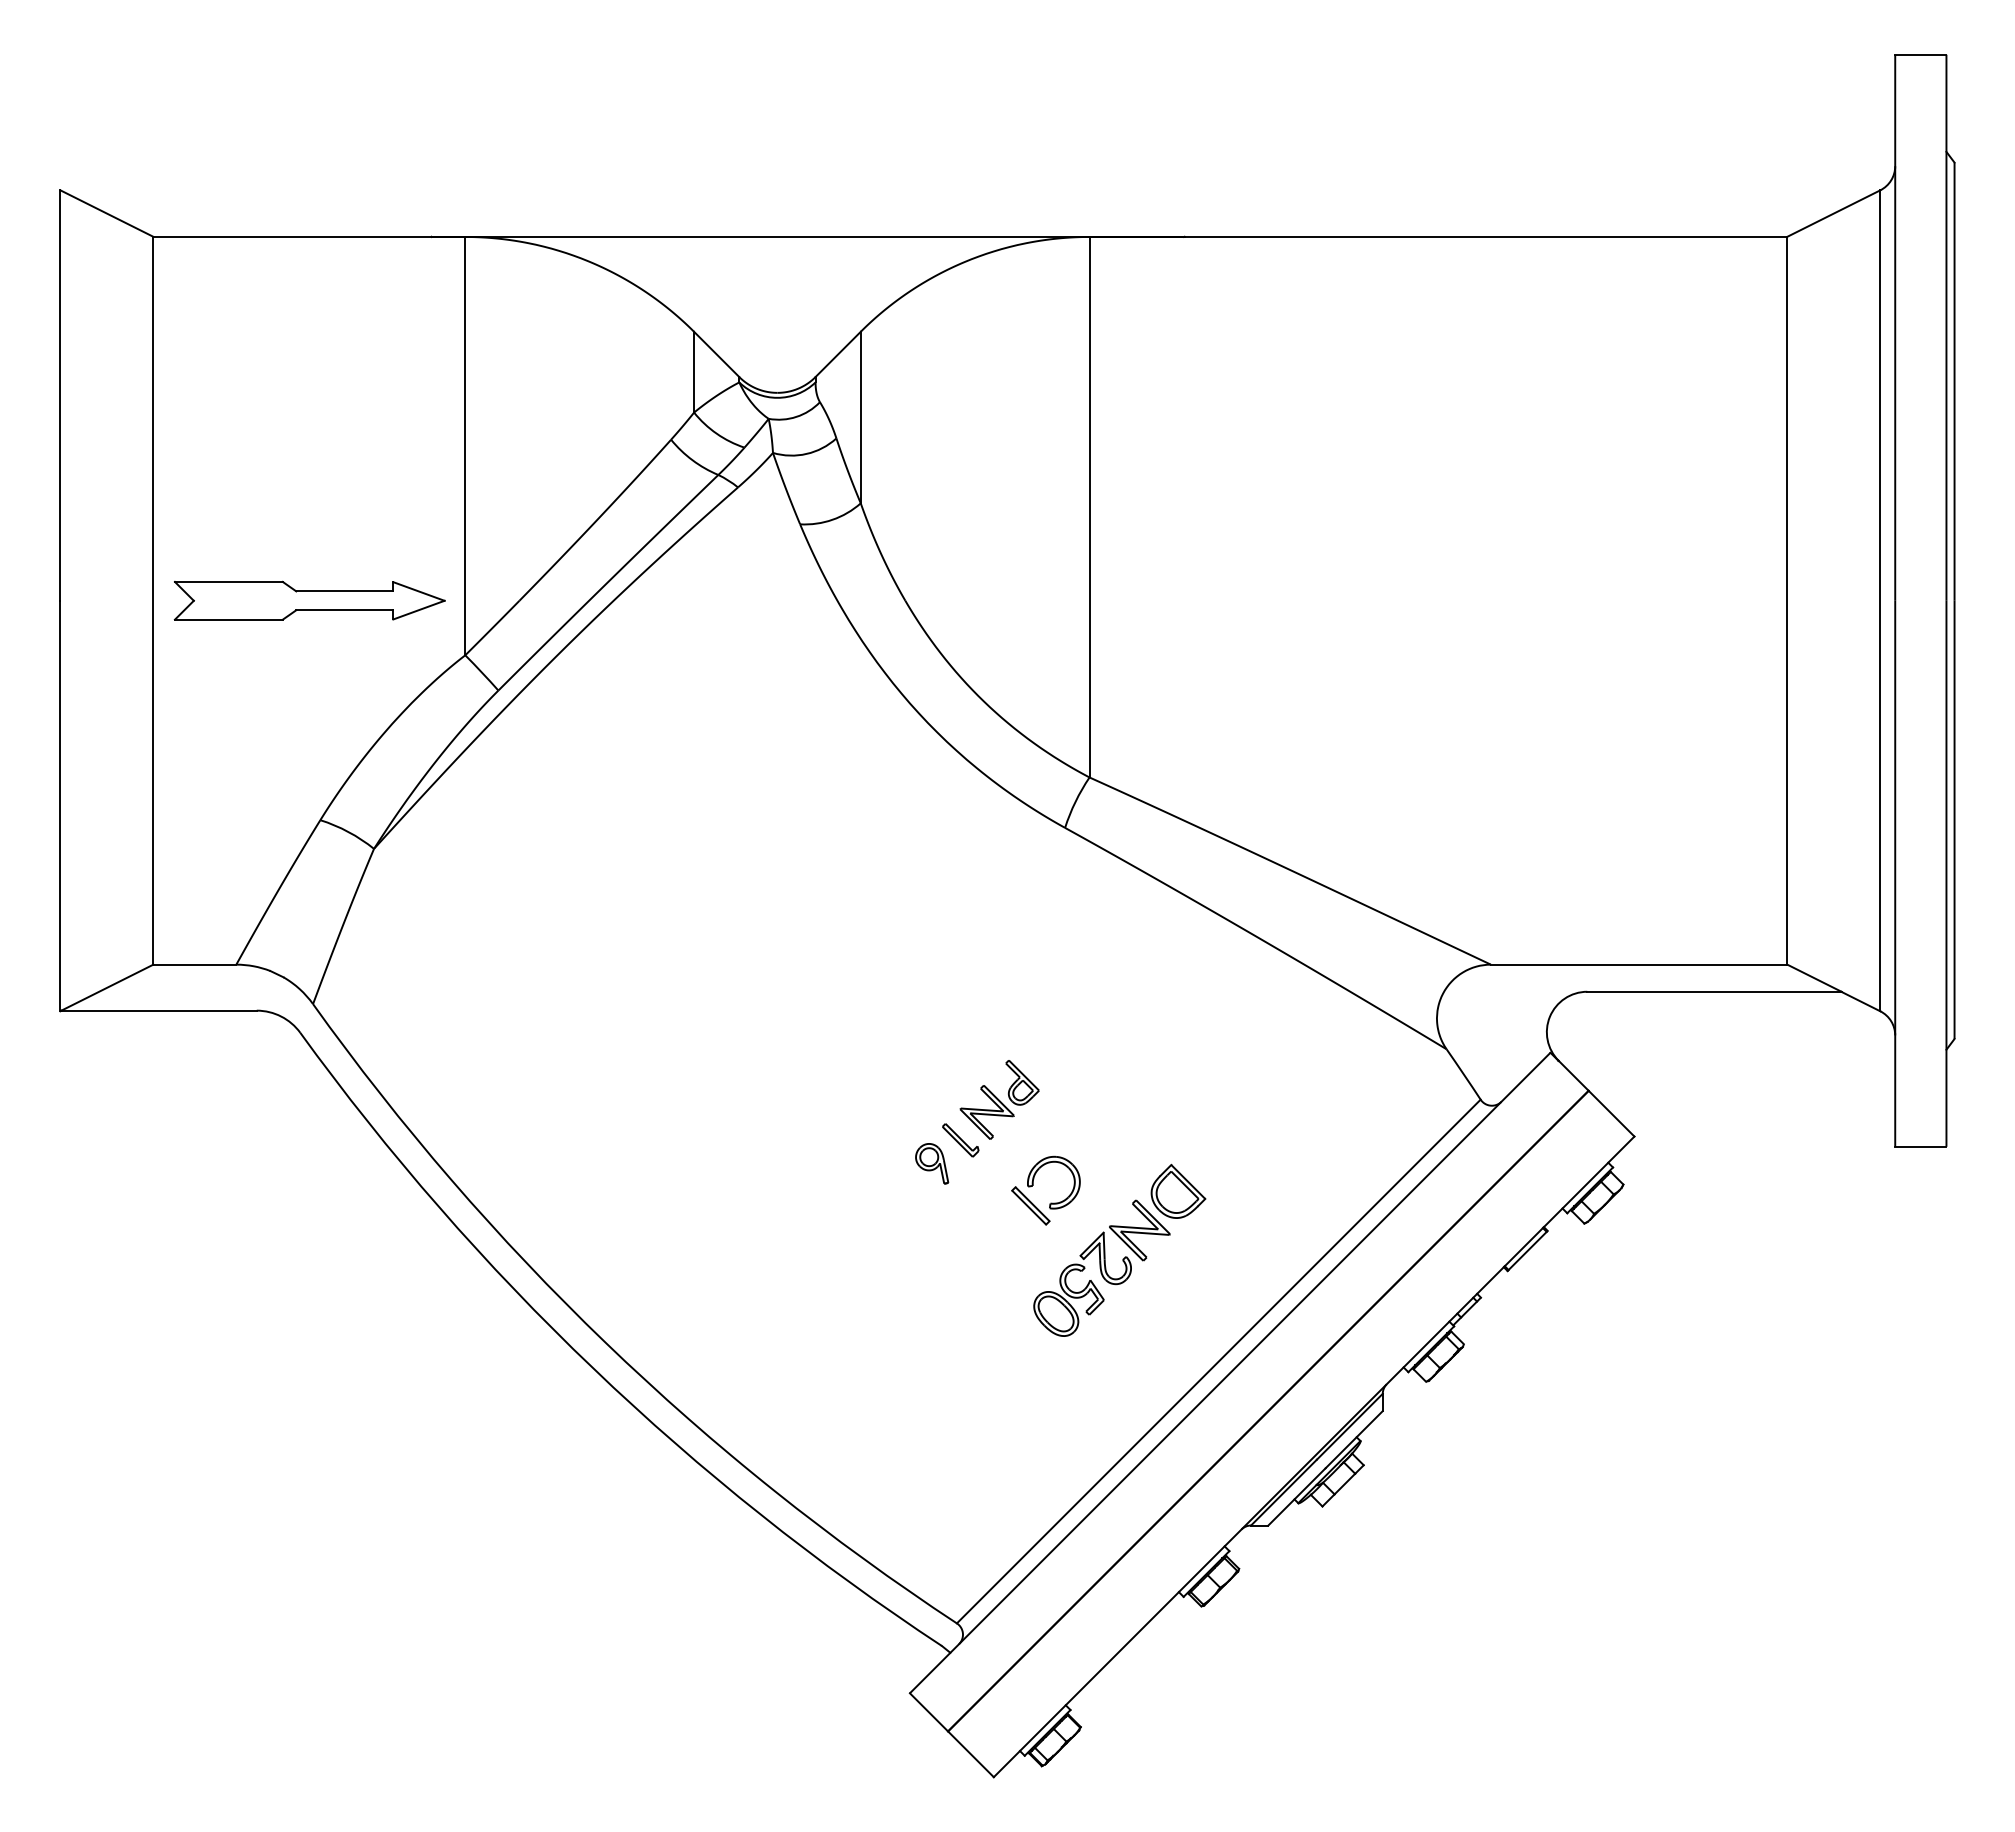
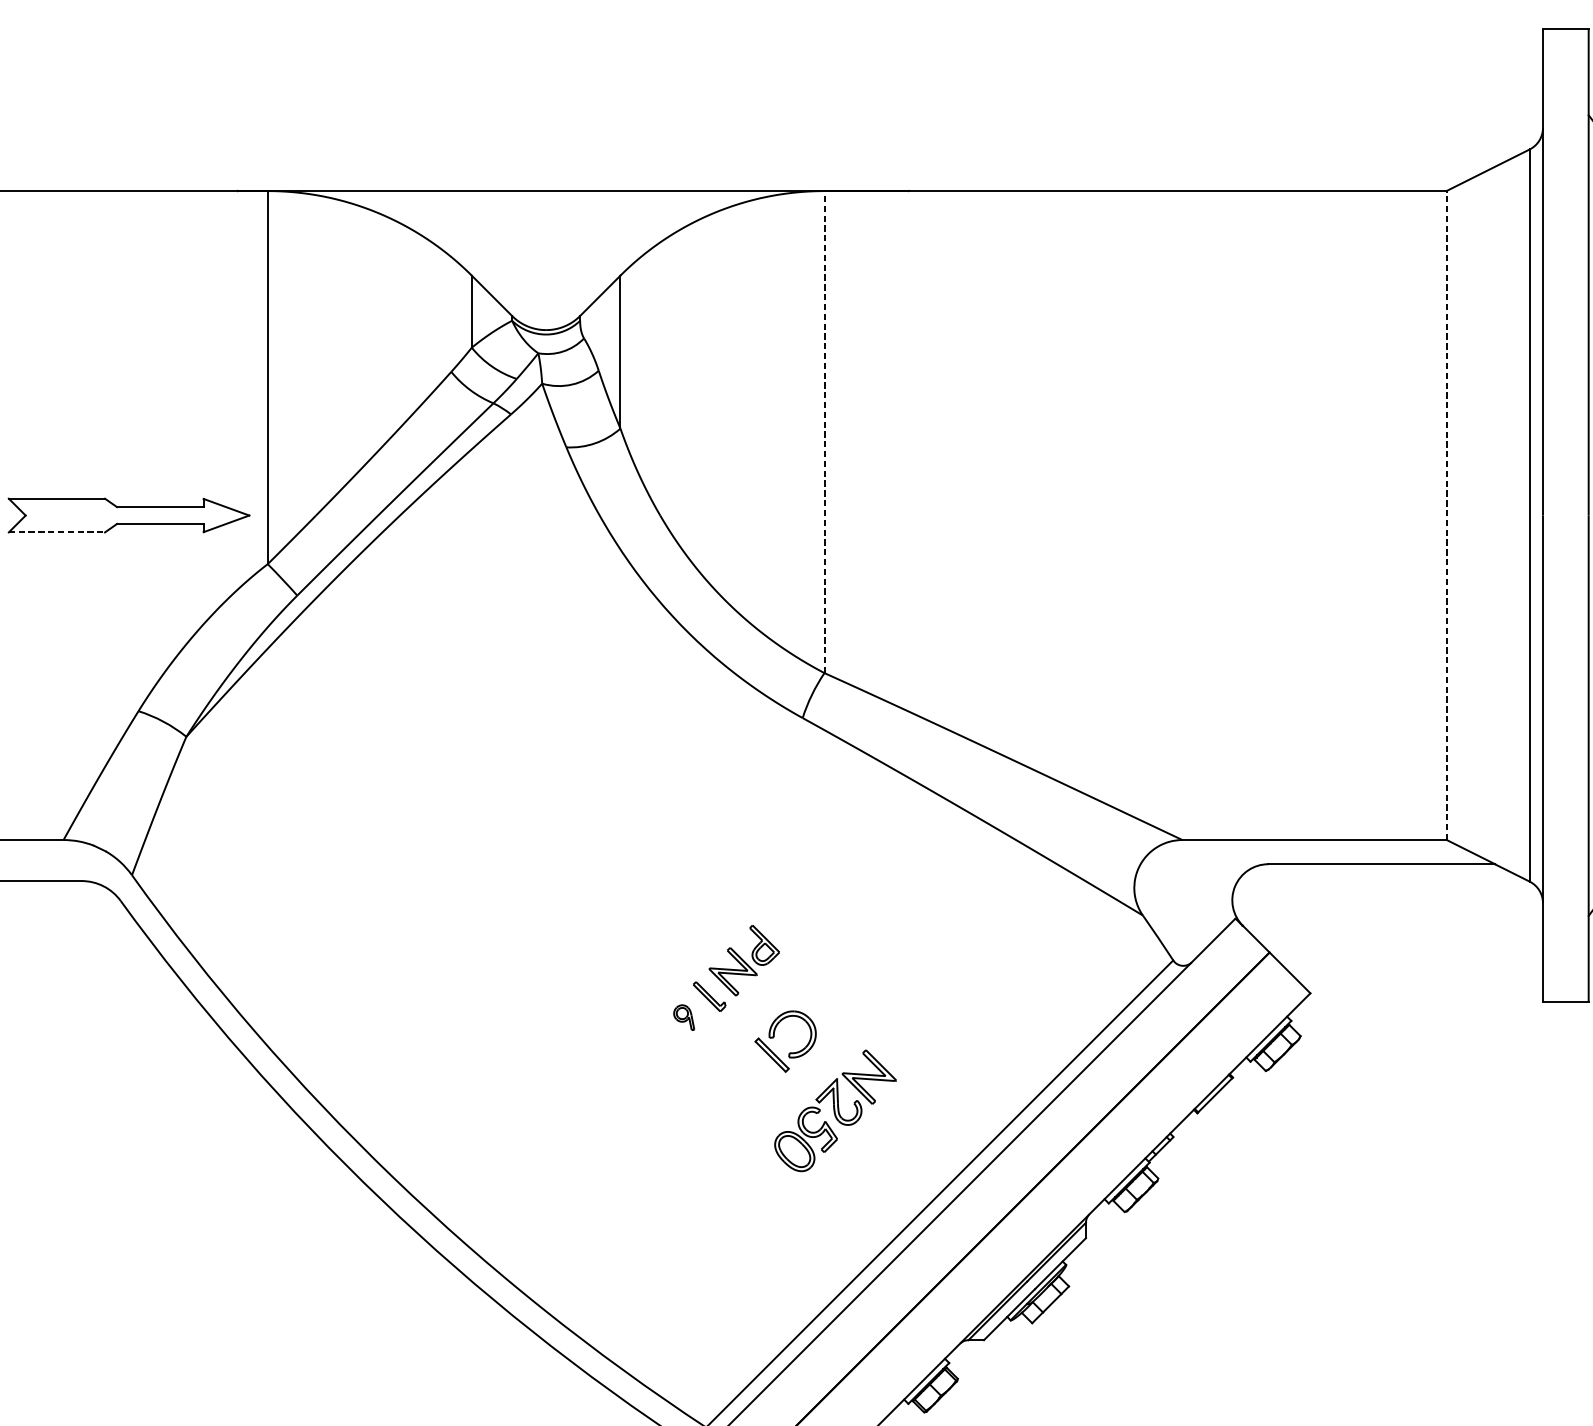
line: (1089, 506) -> (824, 431), solid -> dashed
line: (1787, 600) -> (1446, 515), solid -> dashed
line: (228, 619) -> (56, 532), solid -> dashed
part: (932, 1163) -> (684, 1017), size x0.7
part: (1178, 1190) -> (903, 1041), removed

